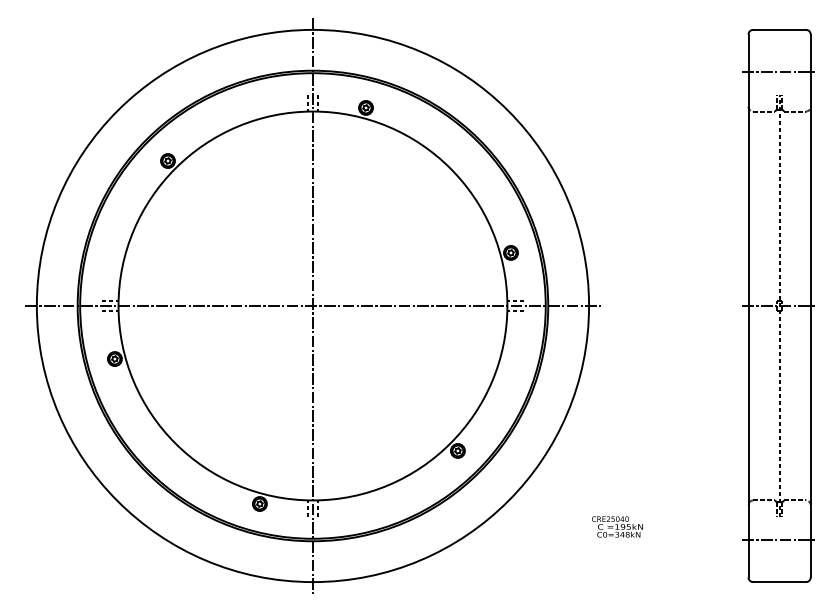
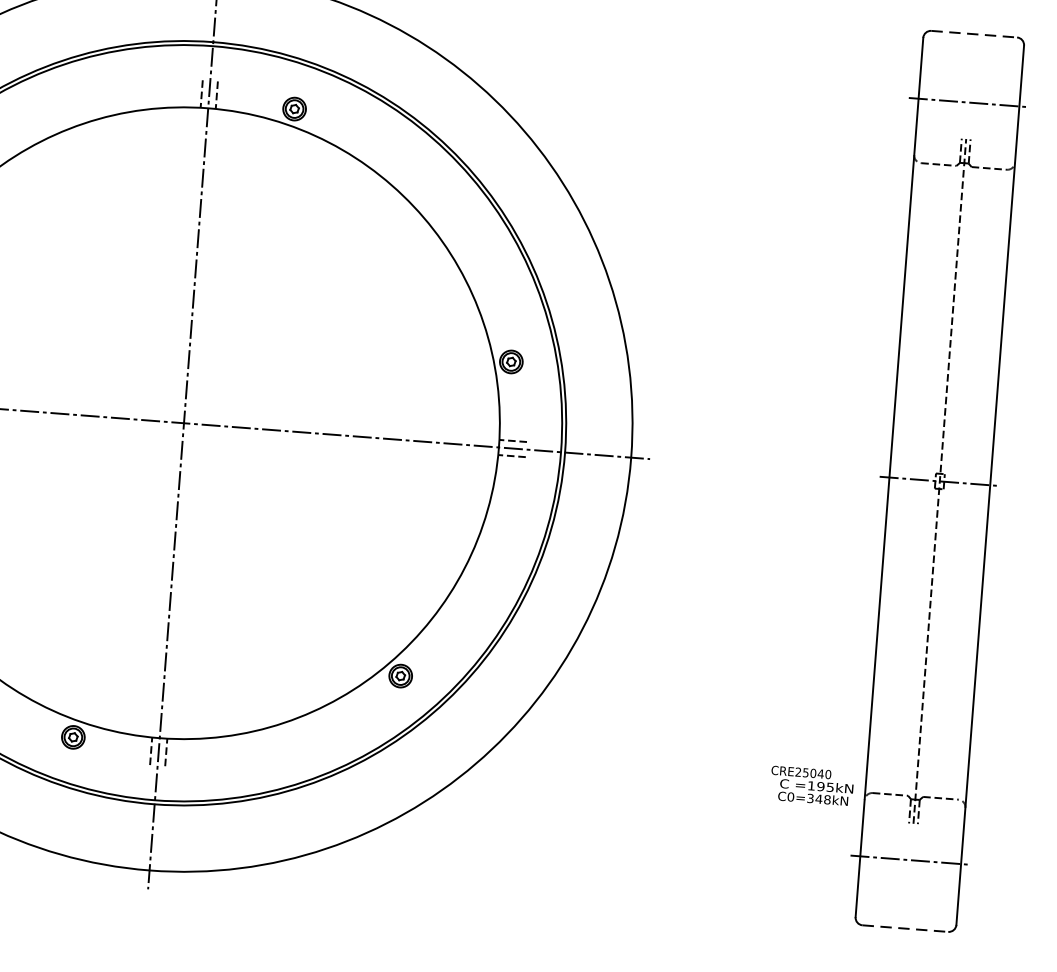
line: (780, 29) -> (975, 33), solid -> dashed
text: (617, 526) -> (811, 785), moved
line: (780, 582) -> (906, 929), solid -> dashed

